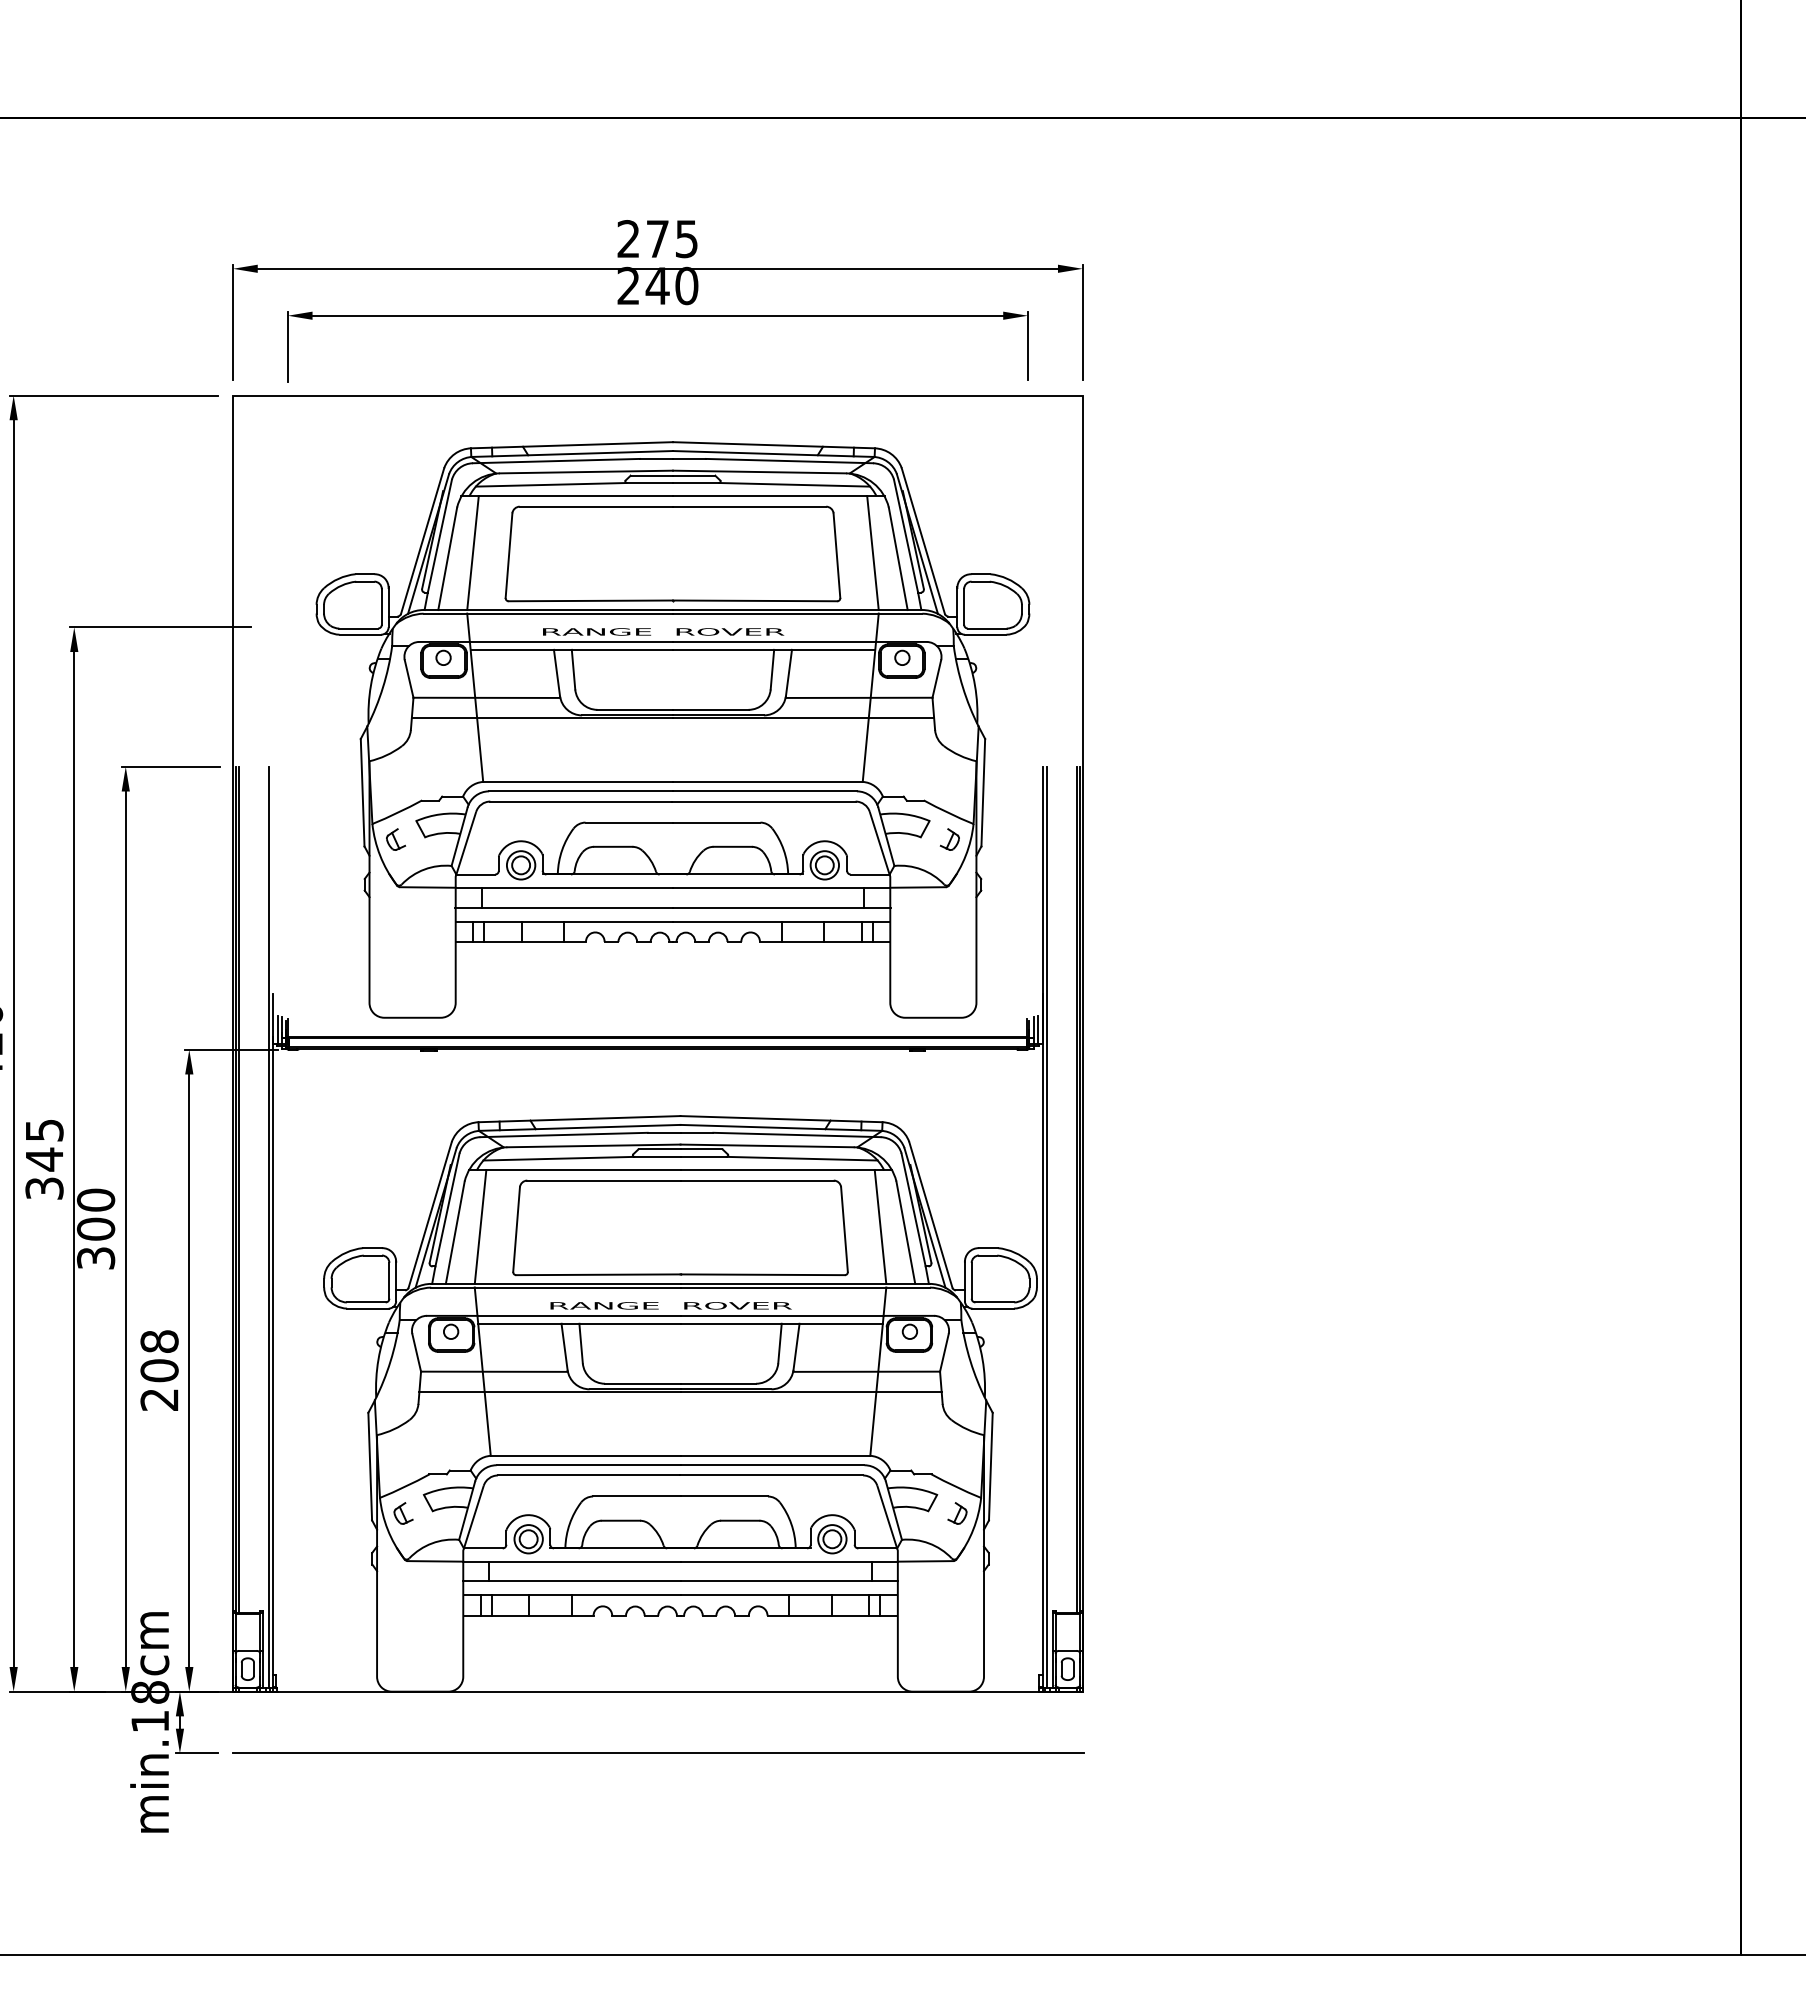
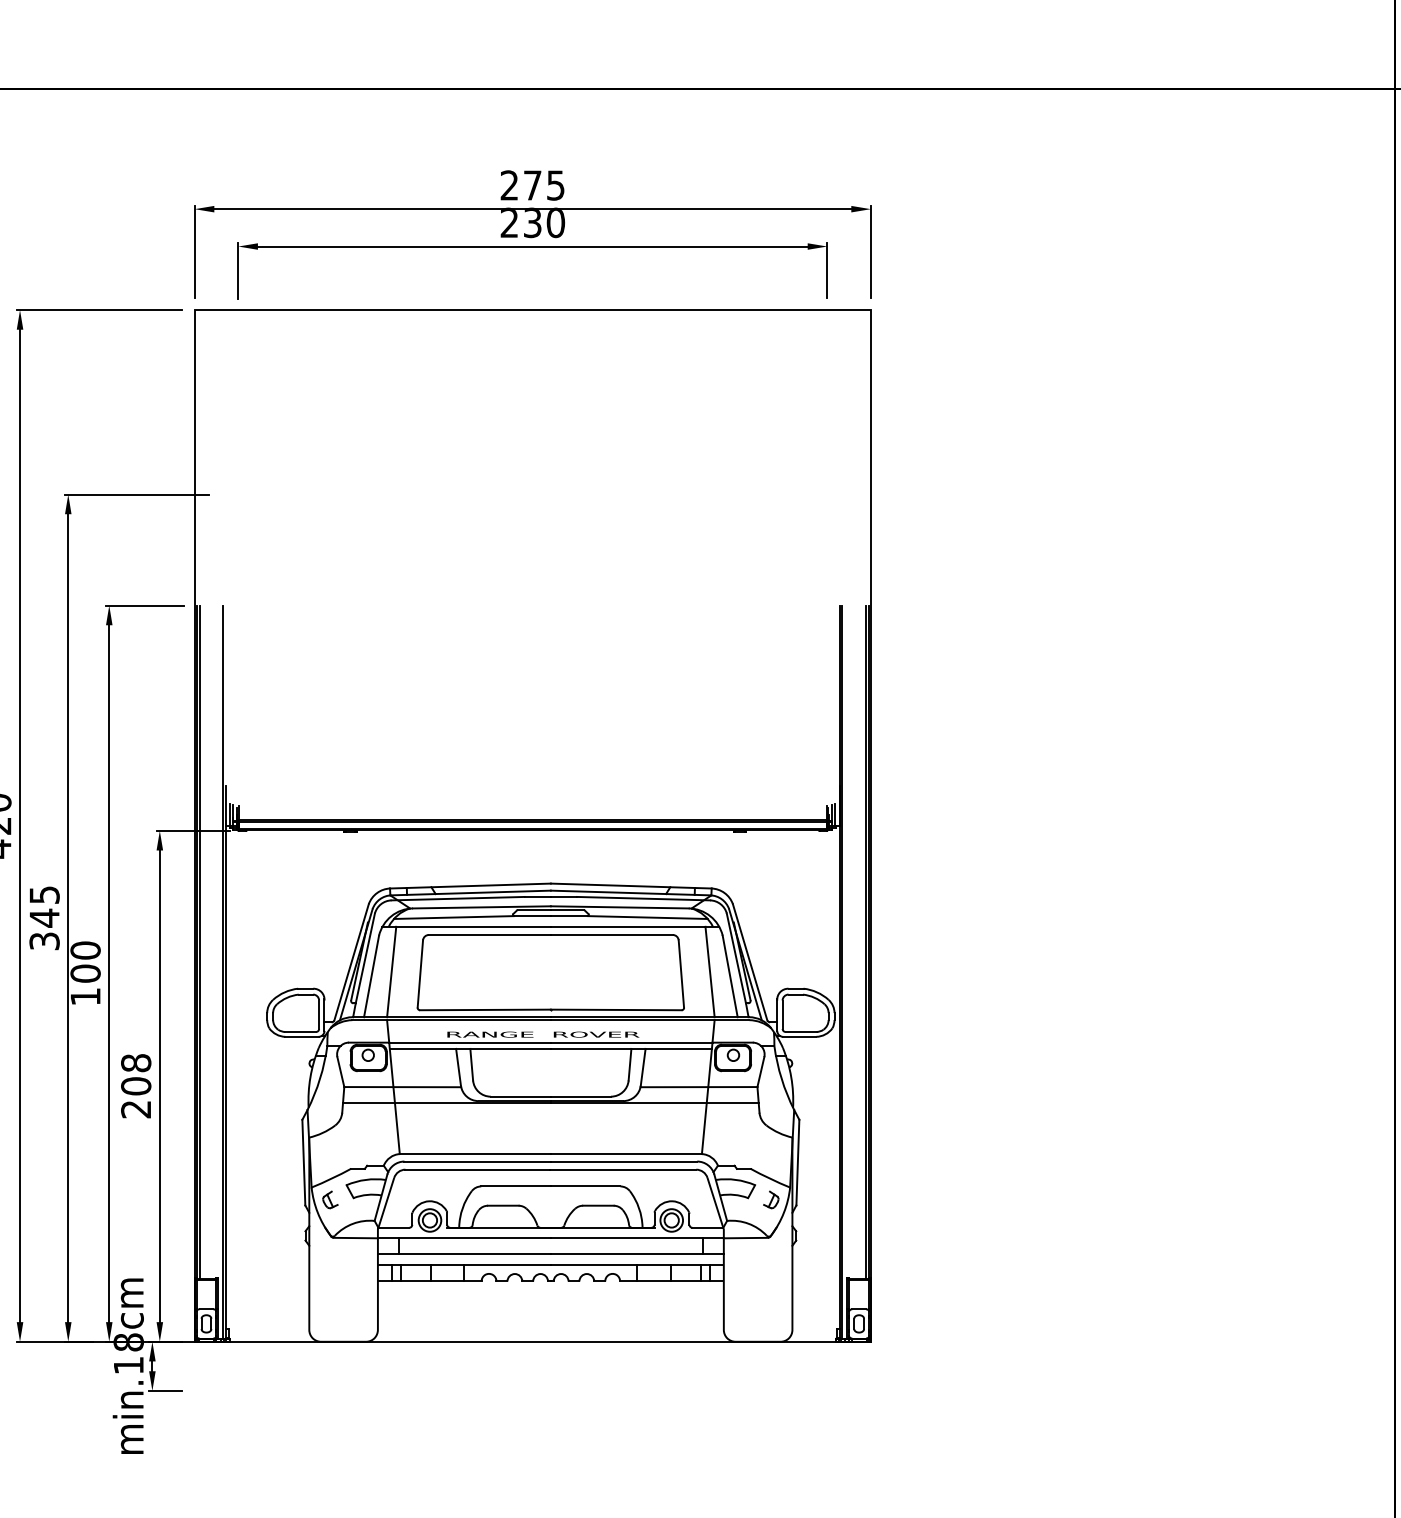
text: (657, 285) -> (532, 222), 240 -> 230
part: (672, 729) -> (544, 575), removed
text: (95, 1258) -> (85, 996), 300 -> 100
line: (658, 1753) -> (533, 1391), removed

